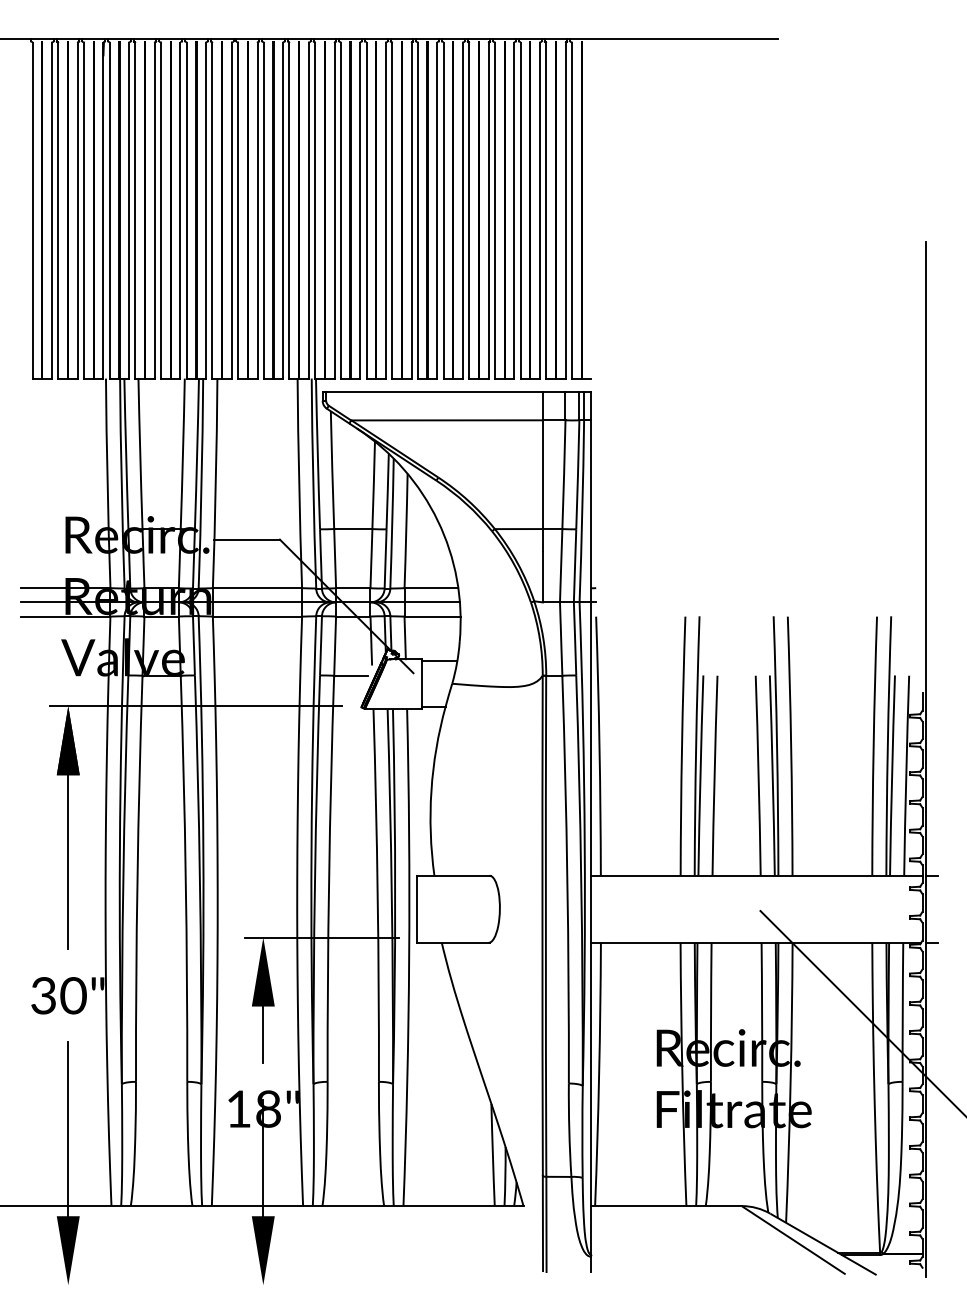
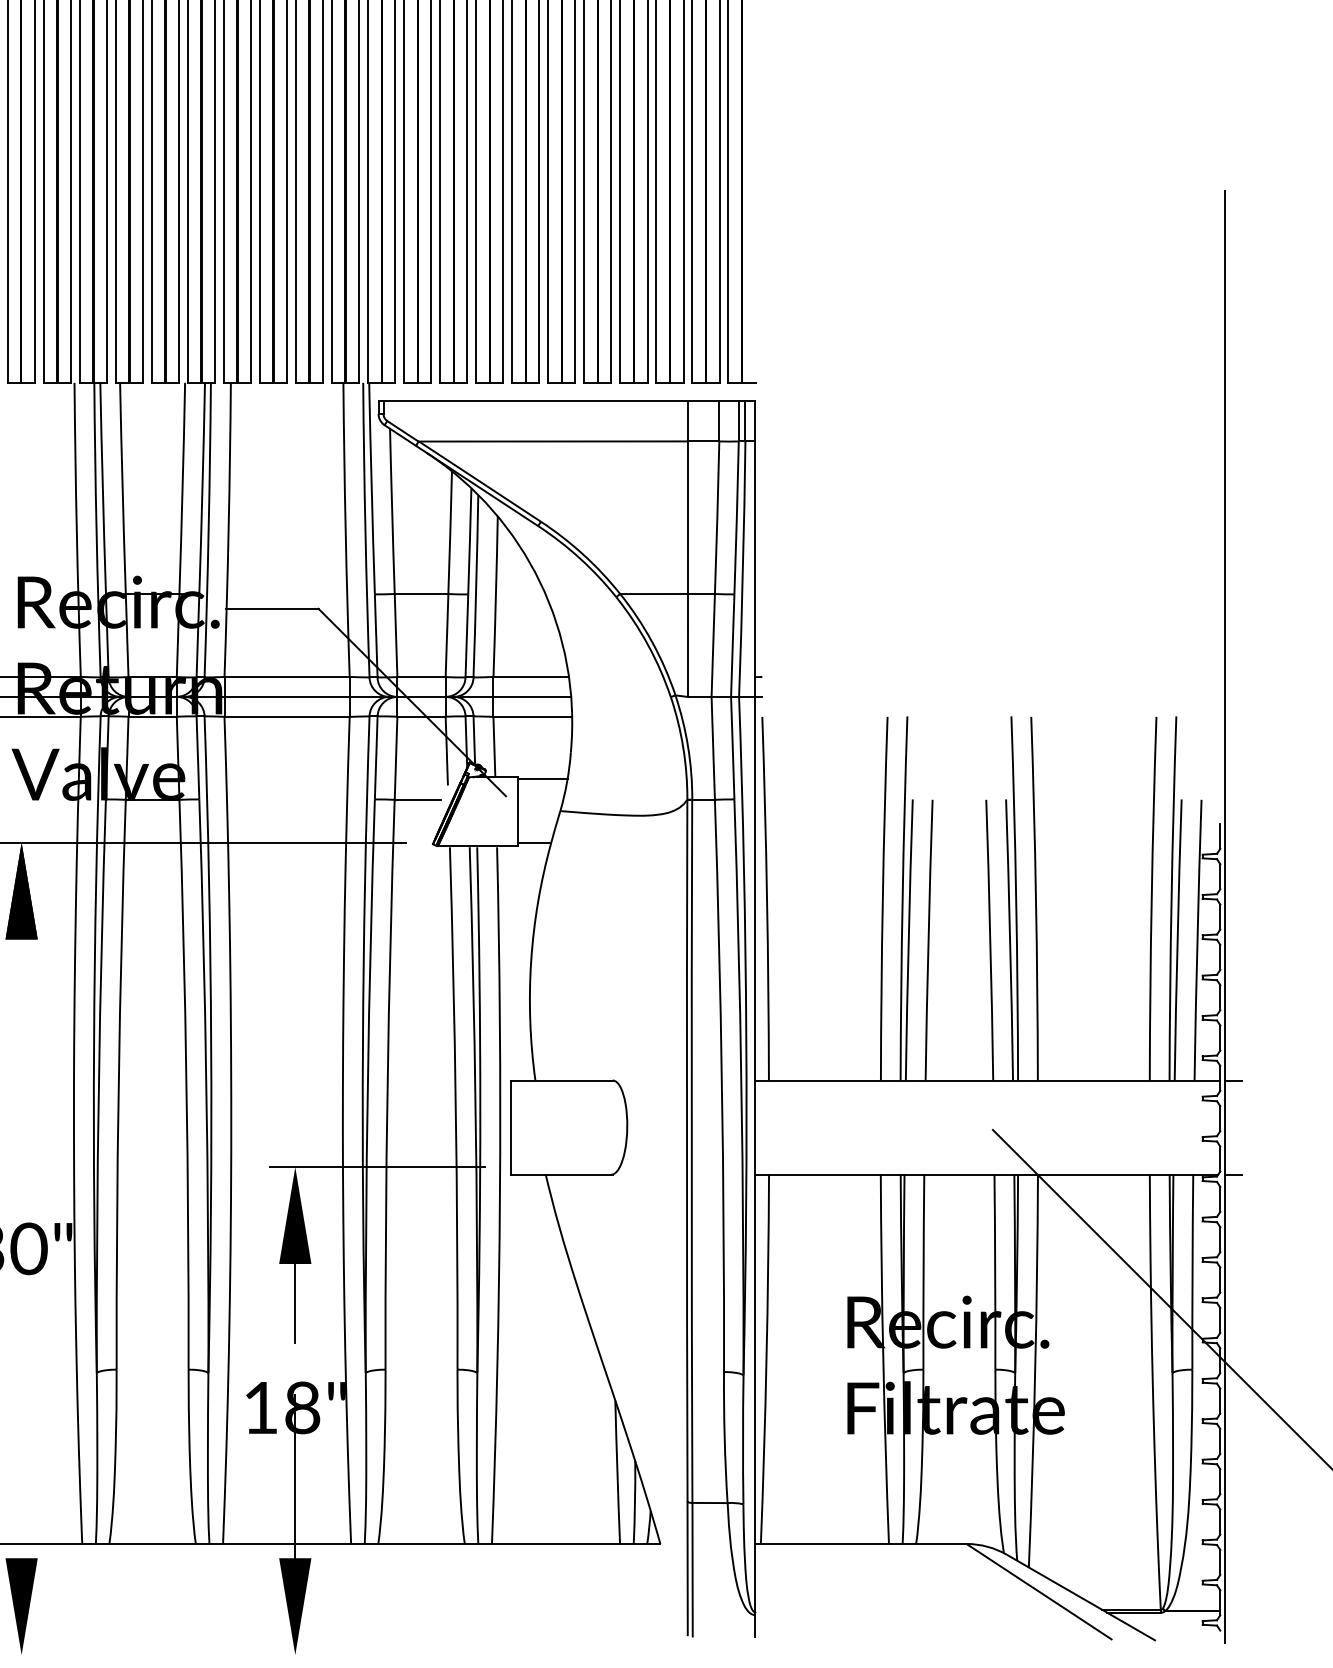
line: (68, 862) -> (21, 1061), removed
line: (68, 1129) -> (21, 1436), removed

